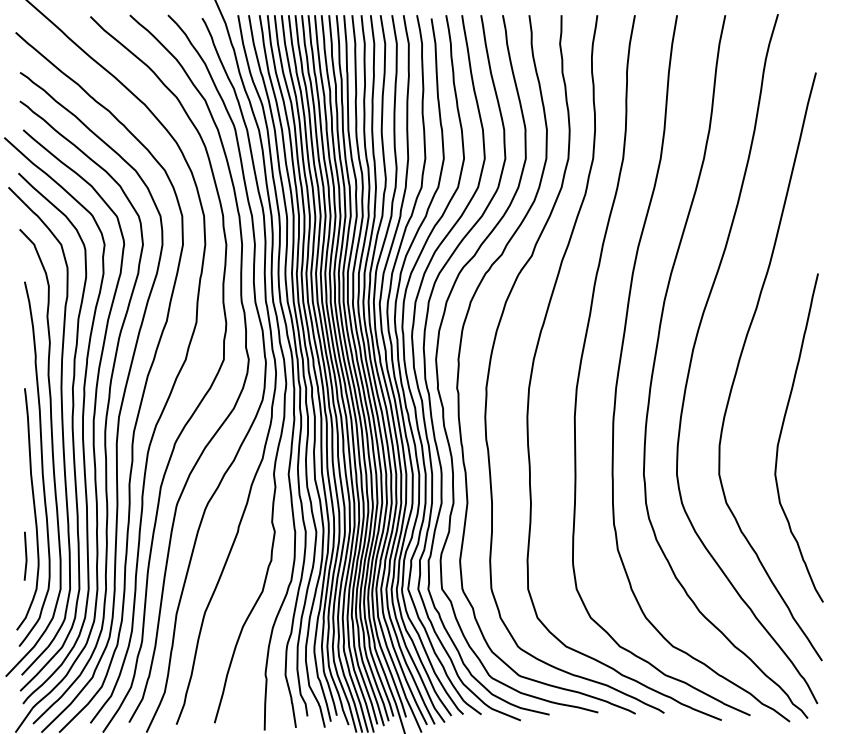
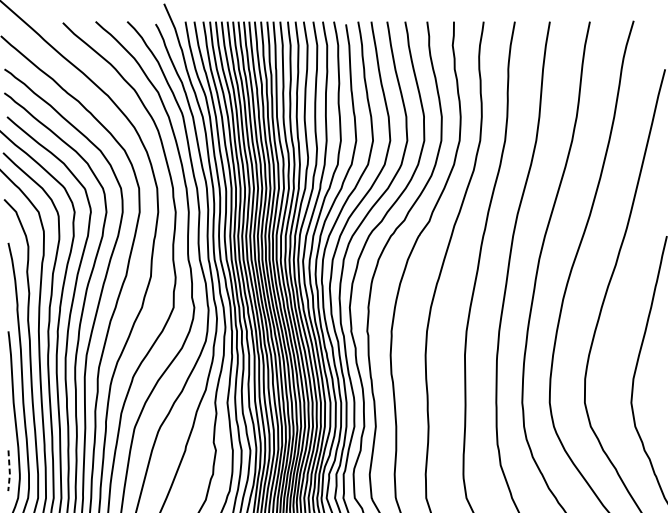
line: (26, 557) -> (9, 471), solid -> dashed

